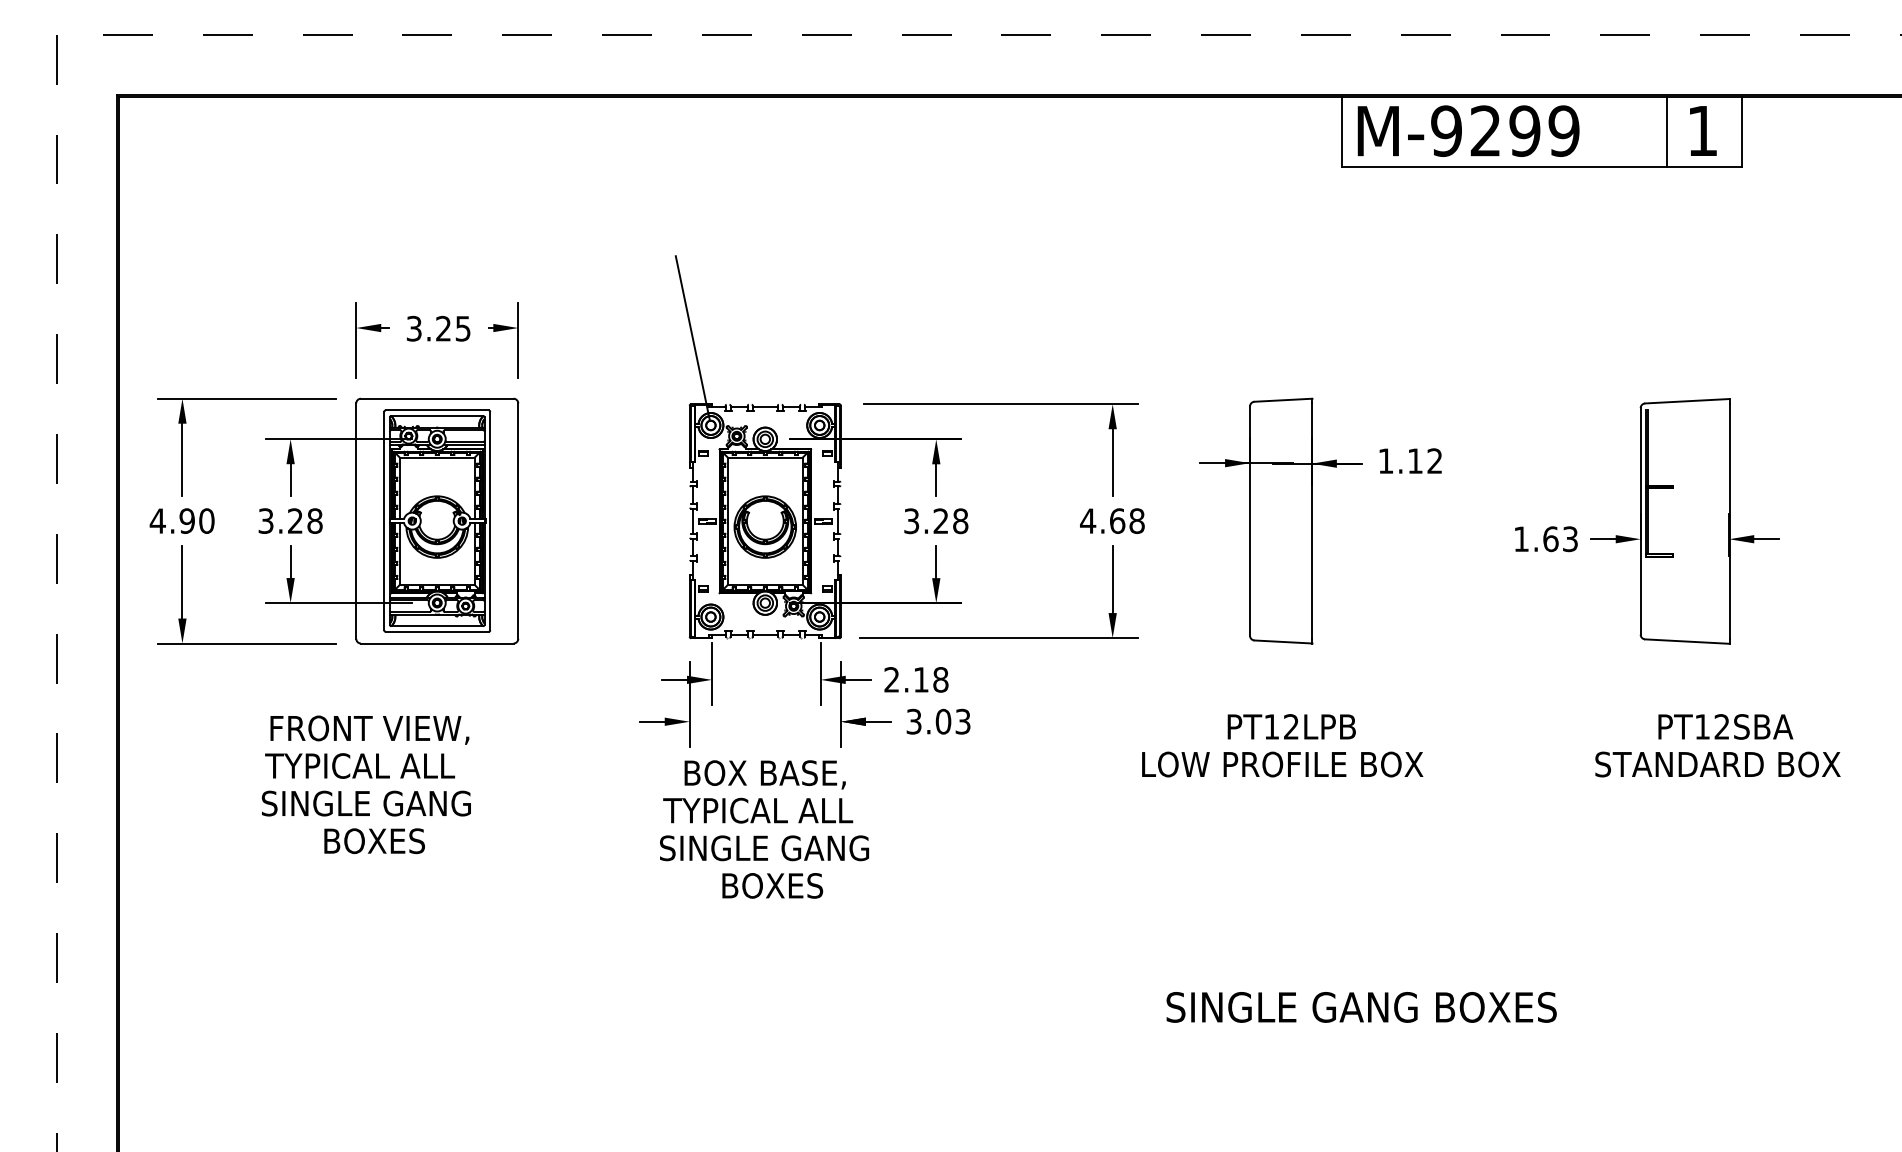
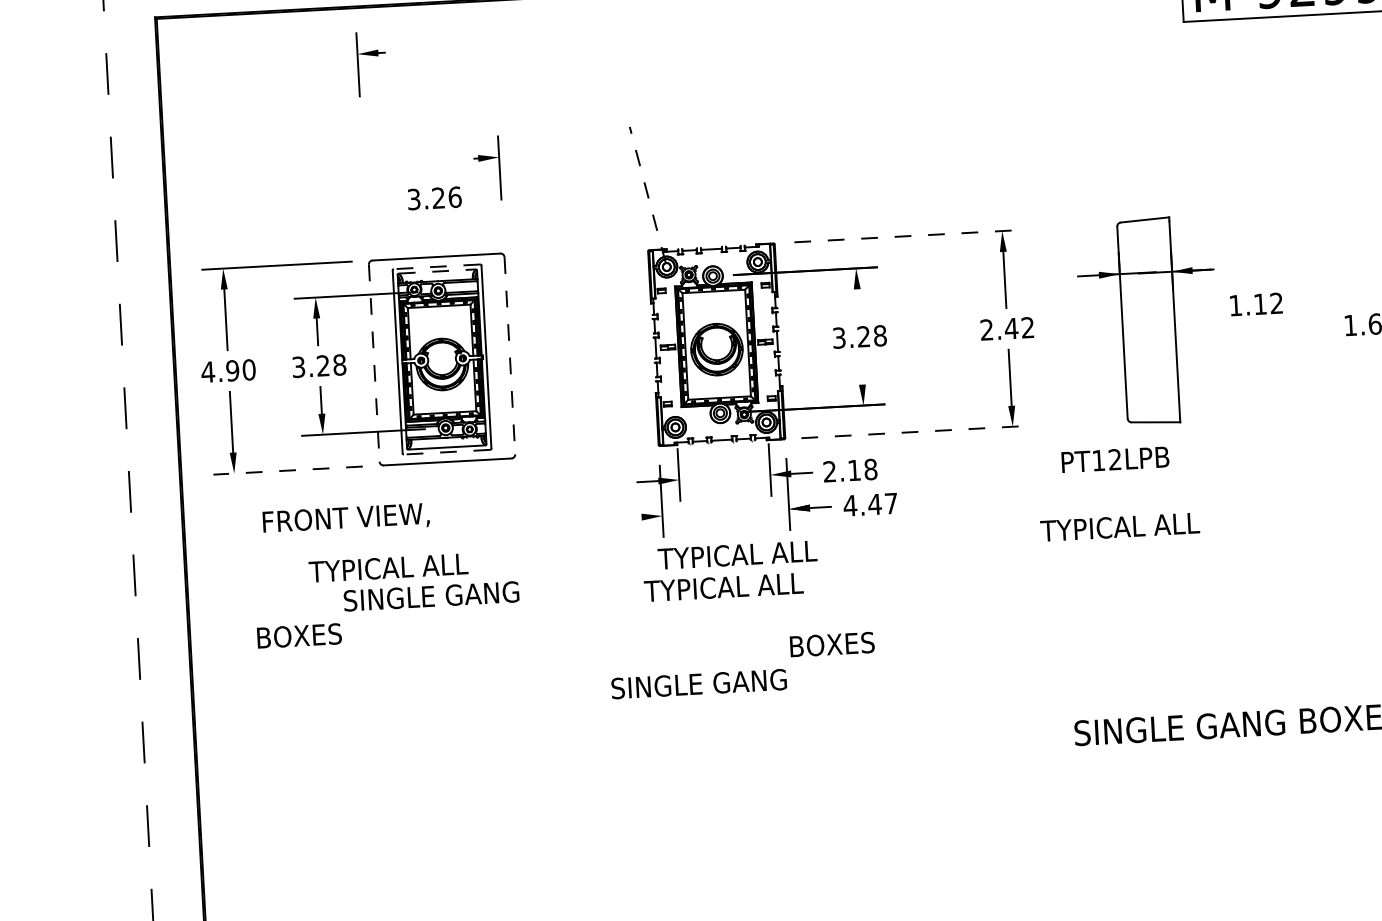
text: (463, 328) -> (455, 197), 3.25 -> 3.26
part: (375, 331) -> (373, 56), moved
part: (499, 331) -> (483, 161), moved
line: (692, 338) -> (647, 195), solid -> dashed
line: (1001, 404) -> (909, 236), solid -> dashed
line: (437, 410) -> (437, 266), solid -> dashed
line: (437, 416) -> (437, 271), solid -> dashed
text: (1410, 460) -> (1256, 303), moved
line: (936, 480) -> (858, 302), removed
text: (1112, 520) -> (1007, 328), 4.68 -> 2.42
line: (356, 521) -> (374, 363), solid -> dashed
line: (518, 521) -> (510, 356), solid -> dashed
line: (936, 562) -> (861, 371), removed
line: (437, 631) -> (447, 451), solid -> dashed
line: (998, 638) -> (917, 432), solid -> dashed
line: (246, 643) -> (287, 470), solid -> dashed
line: (651, 721) -> (630, 517), removed
text: (938, 721) -> (870, 504), 3.03 -> 4.47
text: (1291, 726) -> (1115, 459), moved
text: (369, 729) -> (345, 518), moved
text: (1281, 764) -> (1159, 524), LOW PROFILE BOX -> TYPICAL ALL
text: (776, 774) -> (737, 556), BOX BASE, -> TYPICAL ALL
text: (365, 803) -> (430, 596), moved
text: (374, 841) -> (299, 636), moved
text: (764, 848) -> (699, 684), moved
text: (772, 885) -> (832, 644), moved

